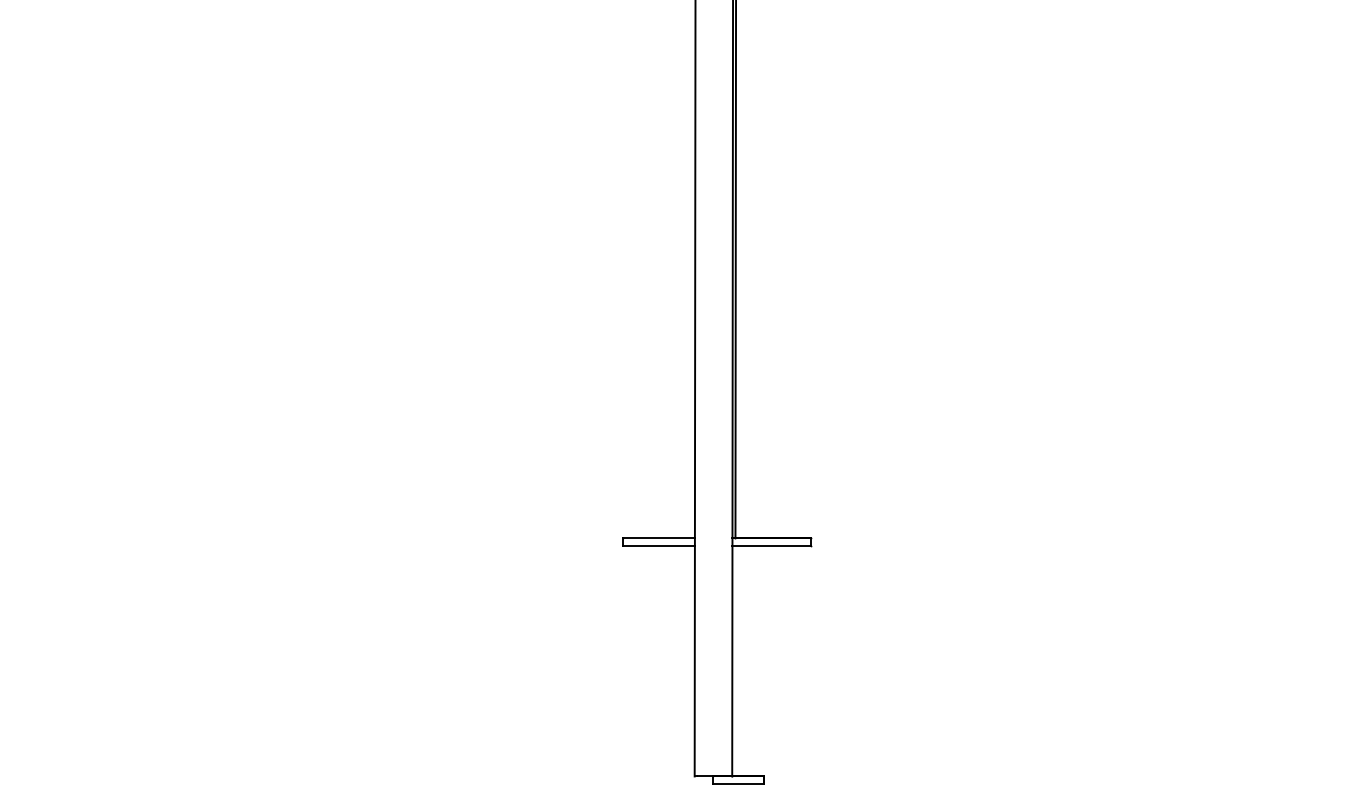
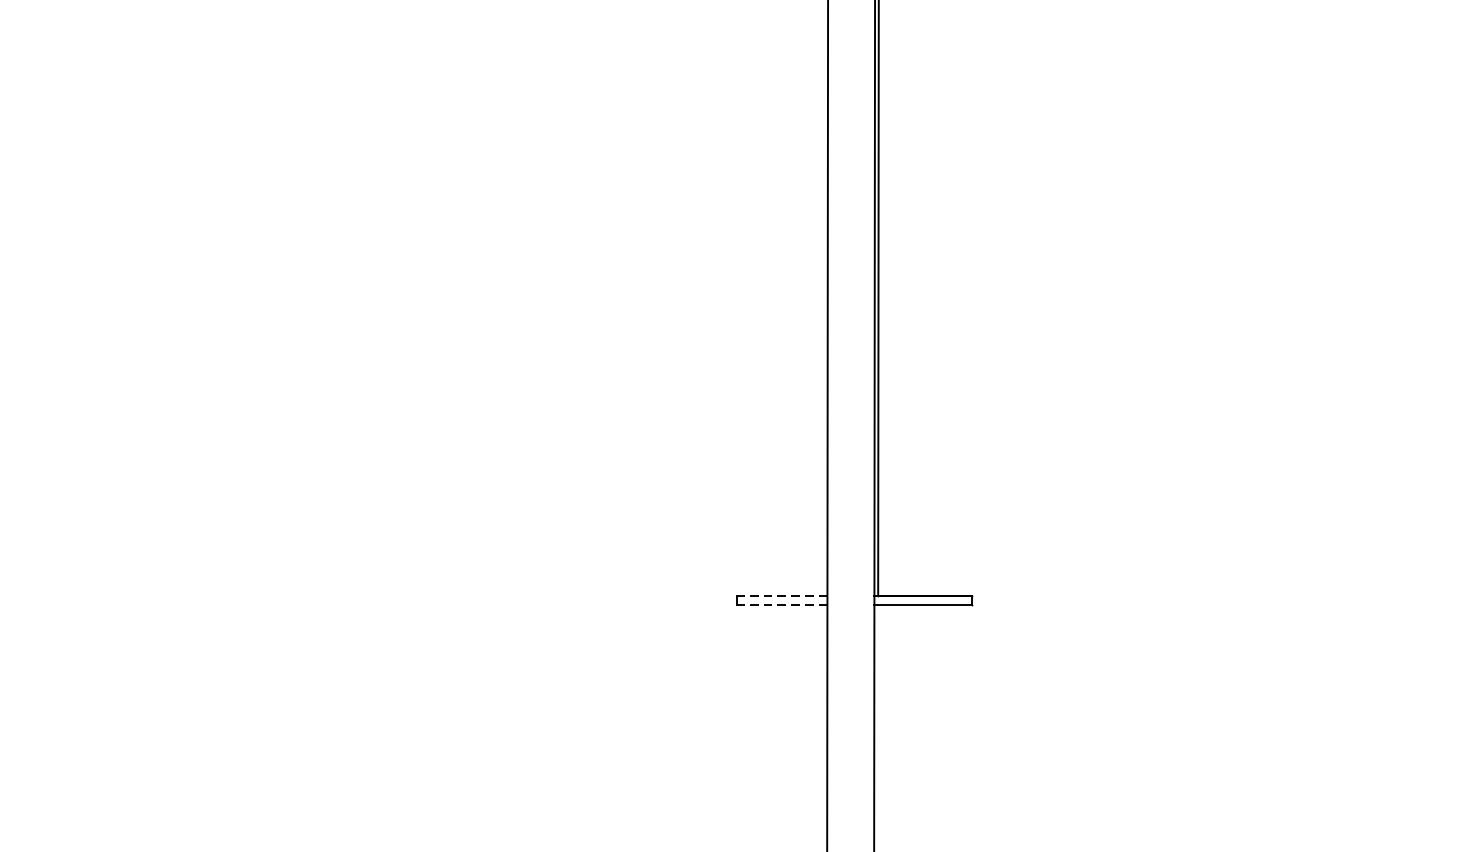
line: (658, 538) -> (781, 596), solid -> dashed
line: (658, 545) -> (781, 605), solid -> dashed

